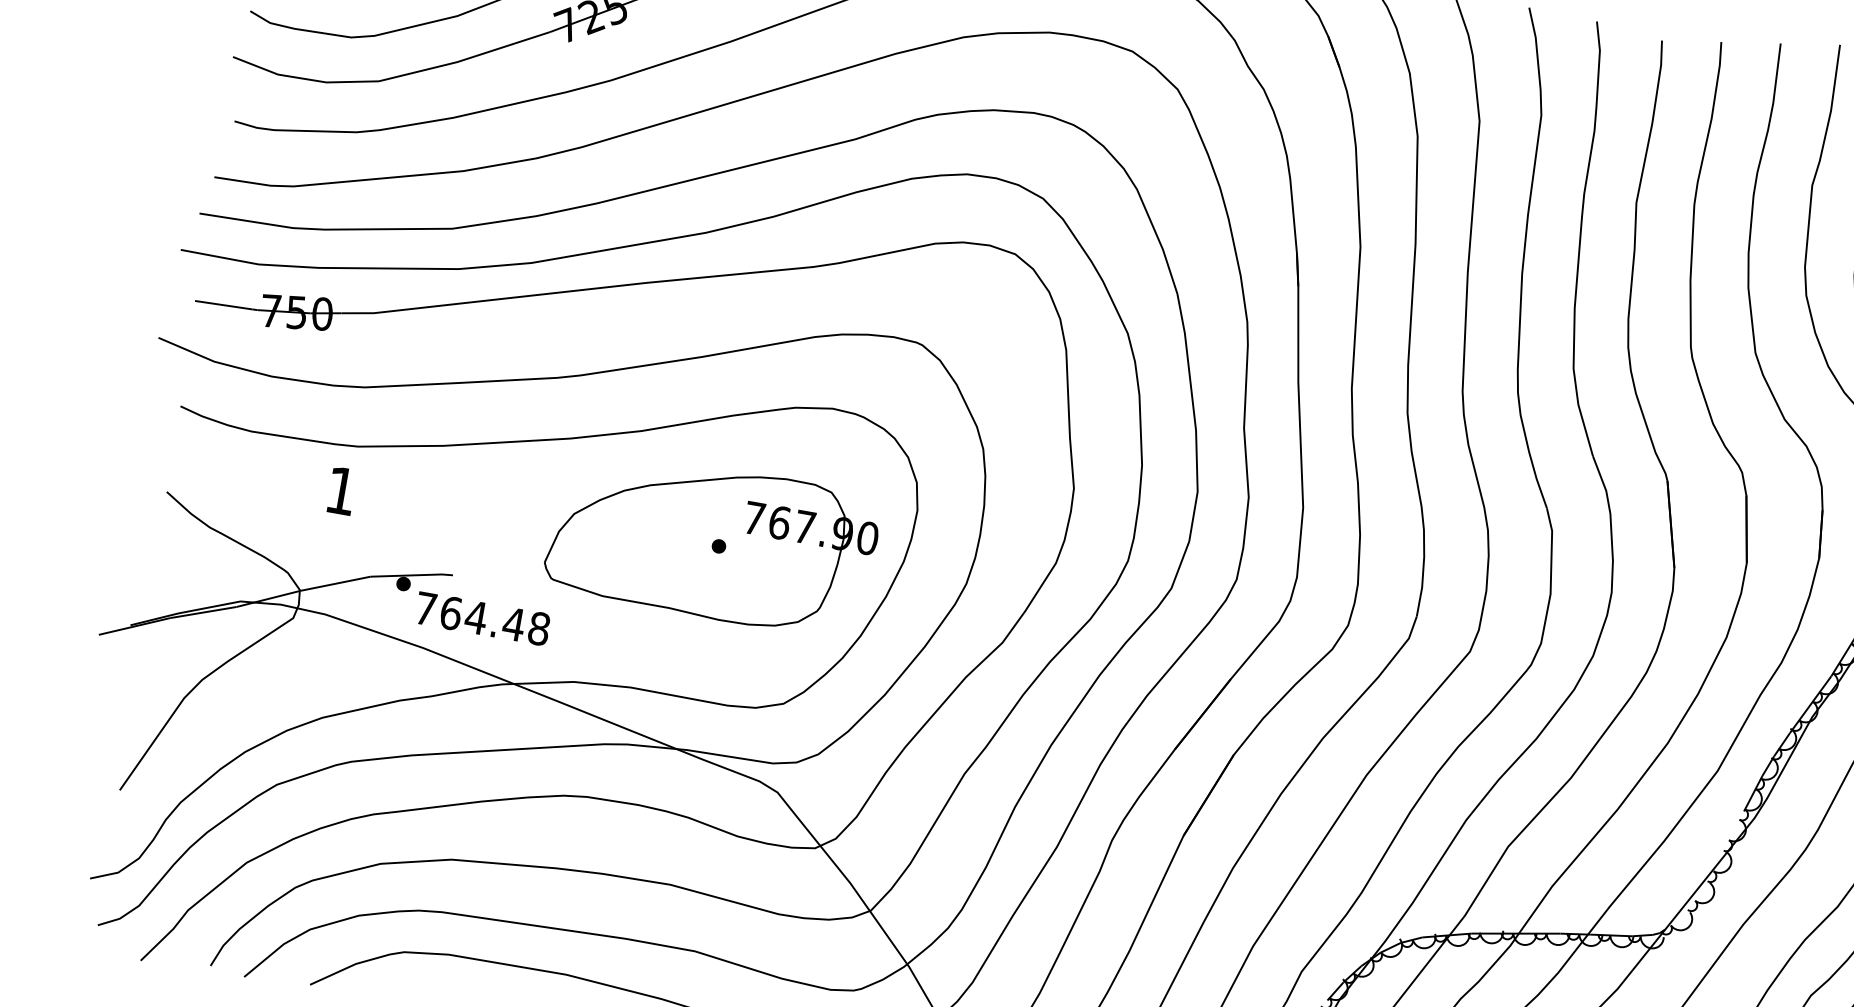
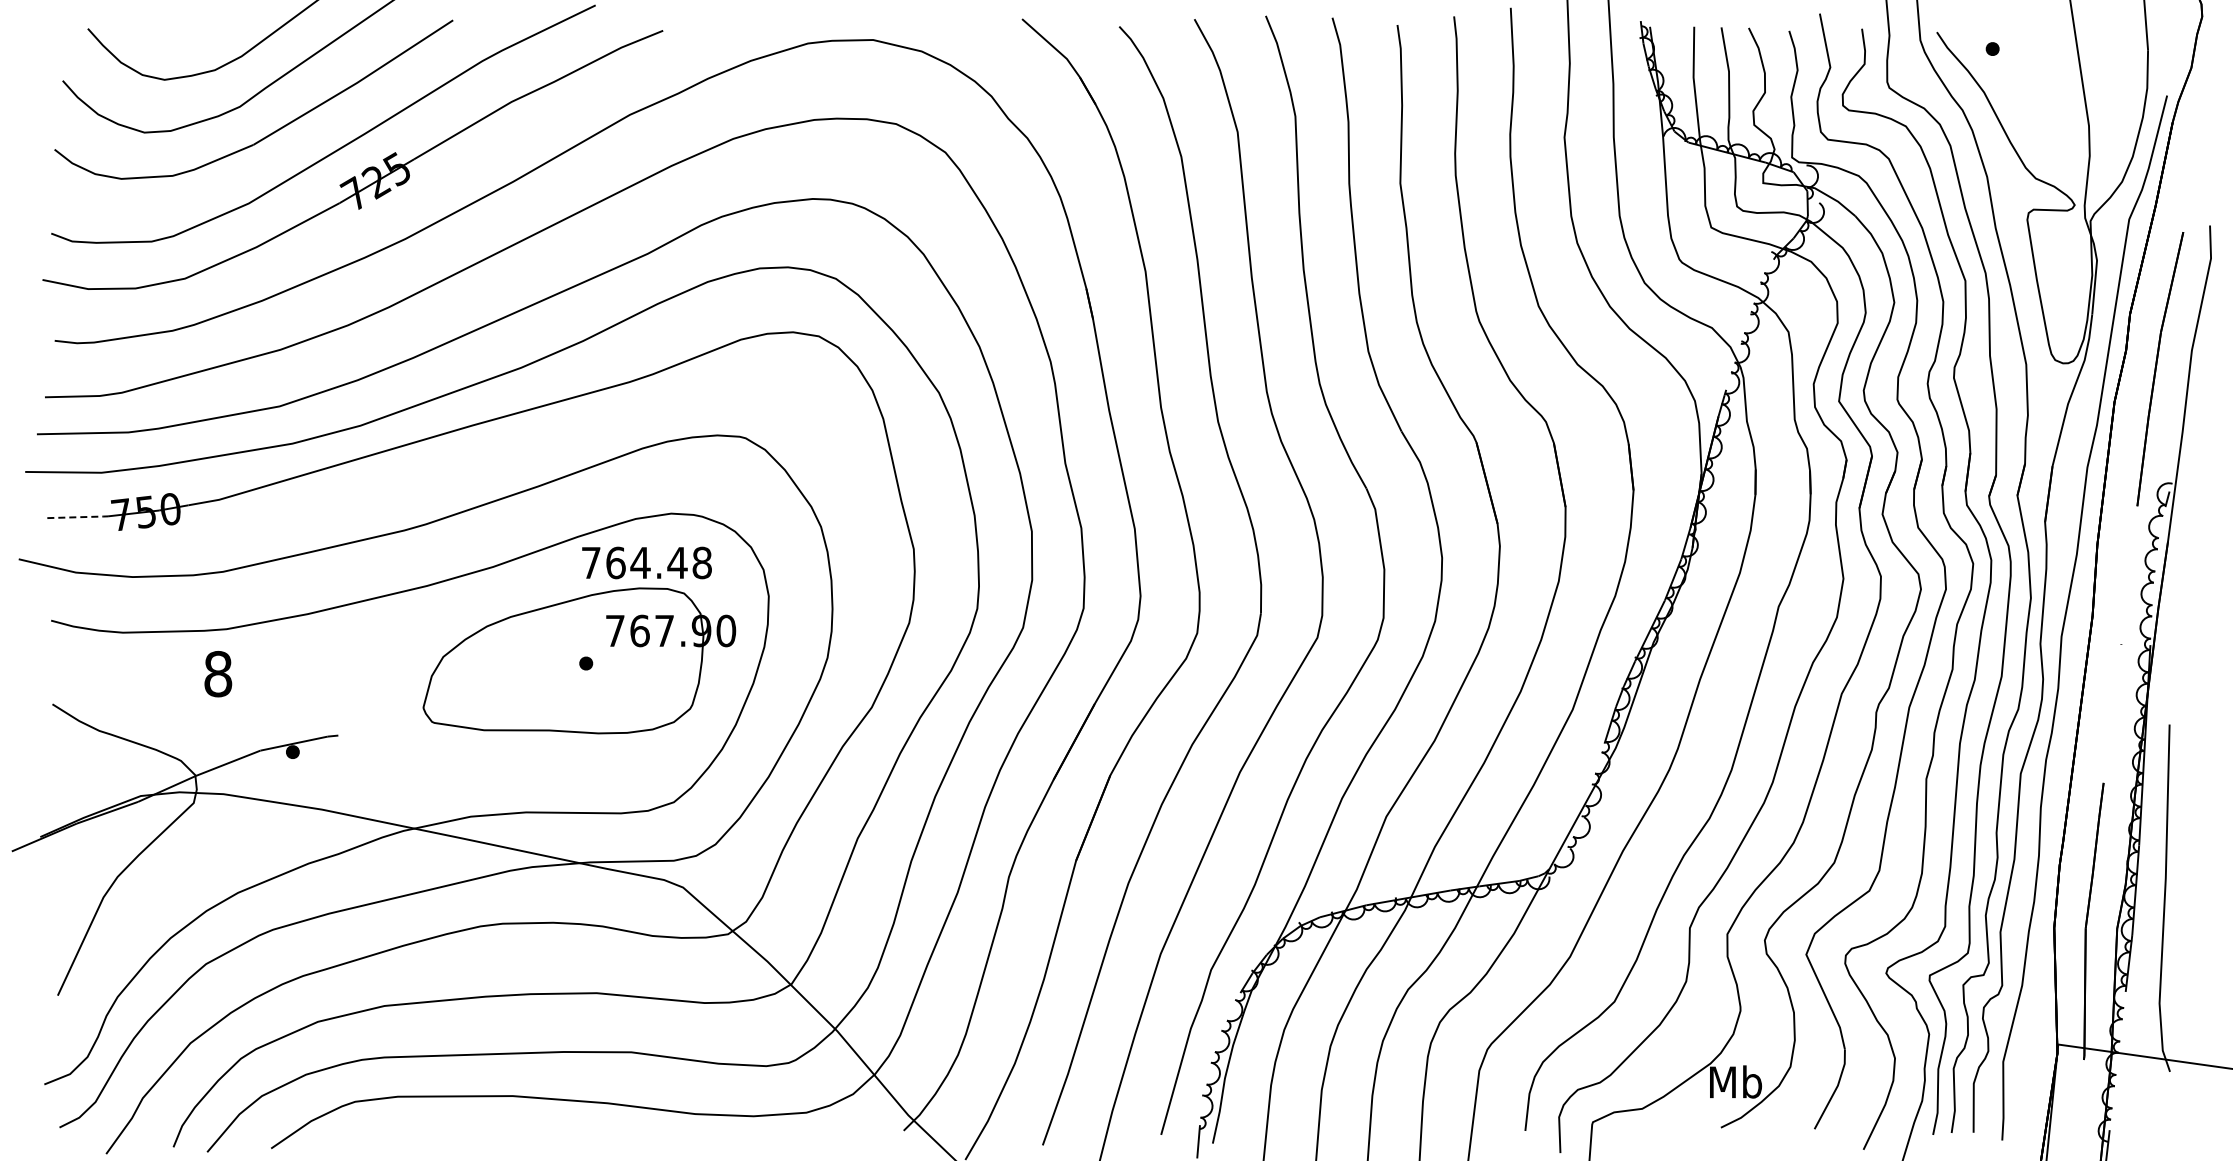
line: (223, 305) -> (75, 517), solid -> dashed
text: (341, 491) -> (218, 674), 1 -> 8
text: (482, 618) -> (646, 562), moved

